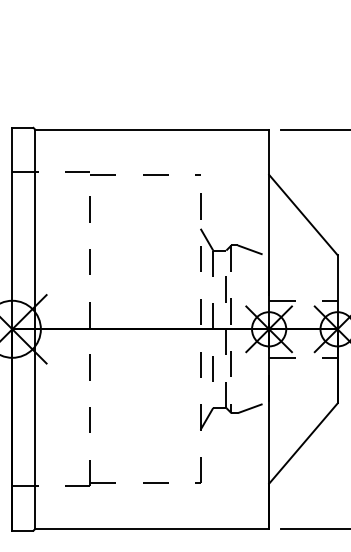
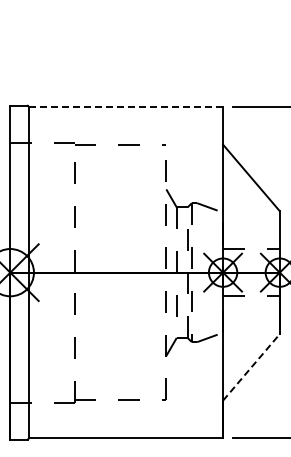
line: (152, 129) -> (126, 107), solid -> dashed
line: (303, 443) -> (251, 367), solid -> dashed

